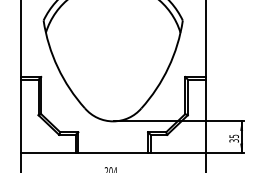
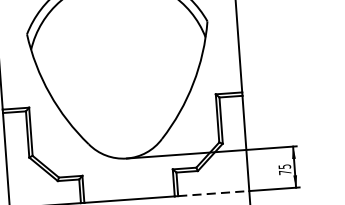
text: (233, 140) -> (284, 172), 35 -> 75
line: (178, 153) -> (214, 194), solid -> dashed

